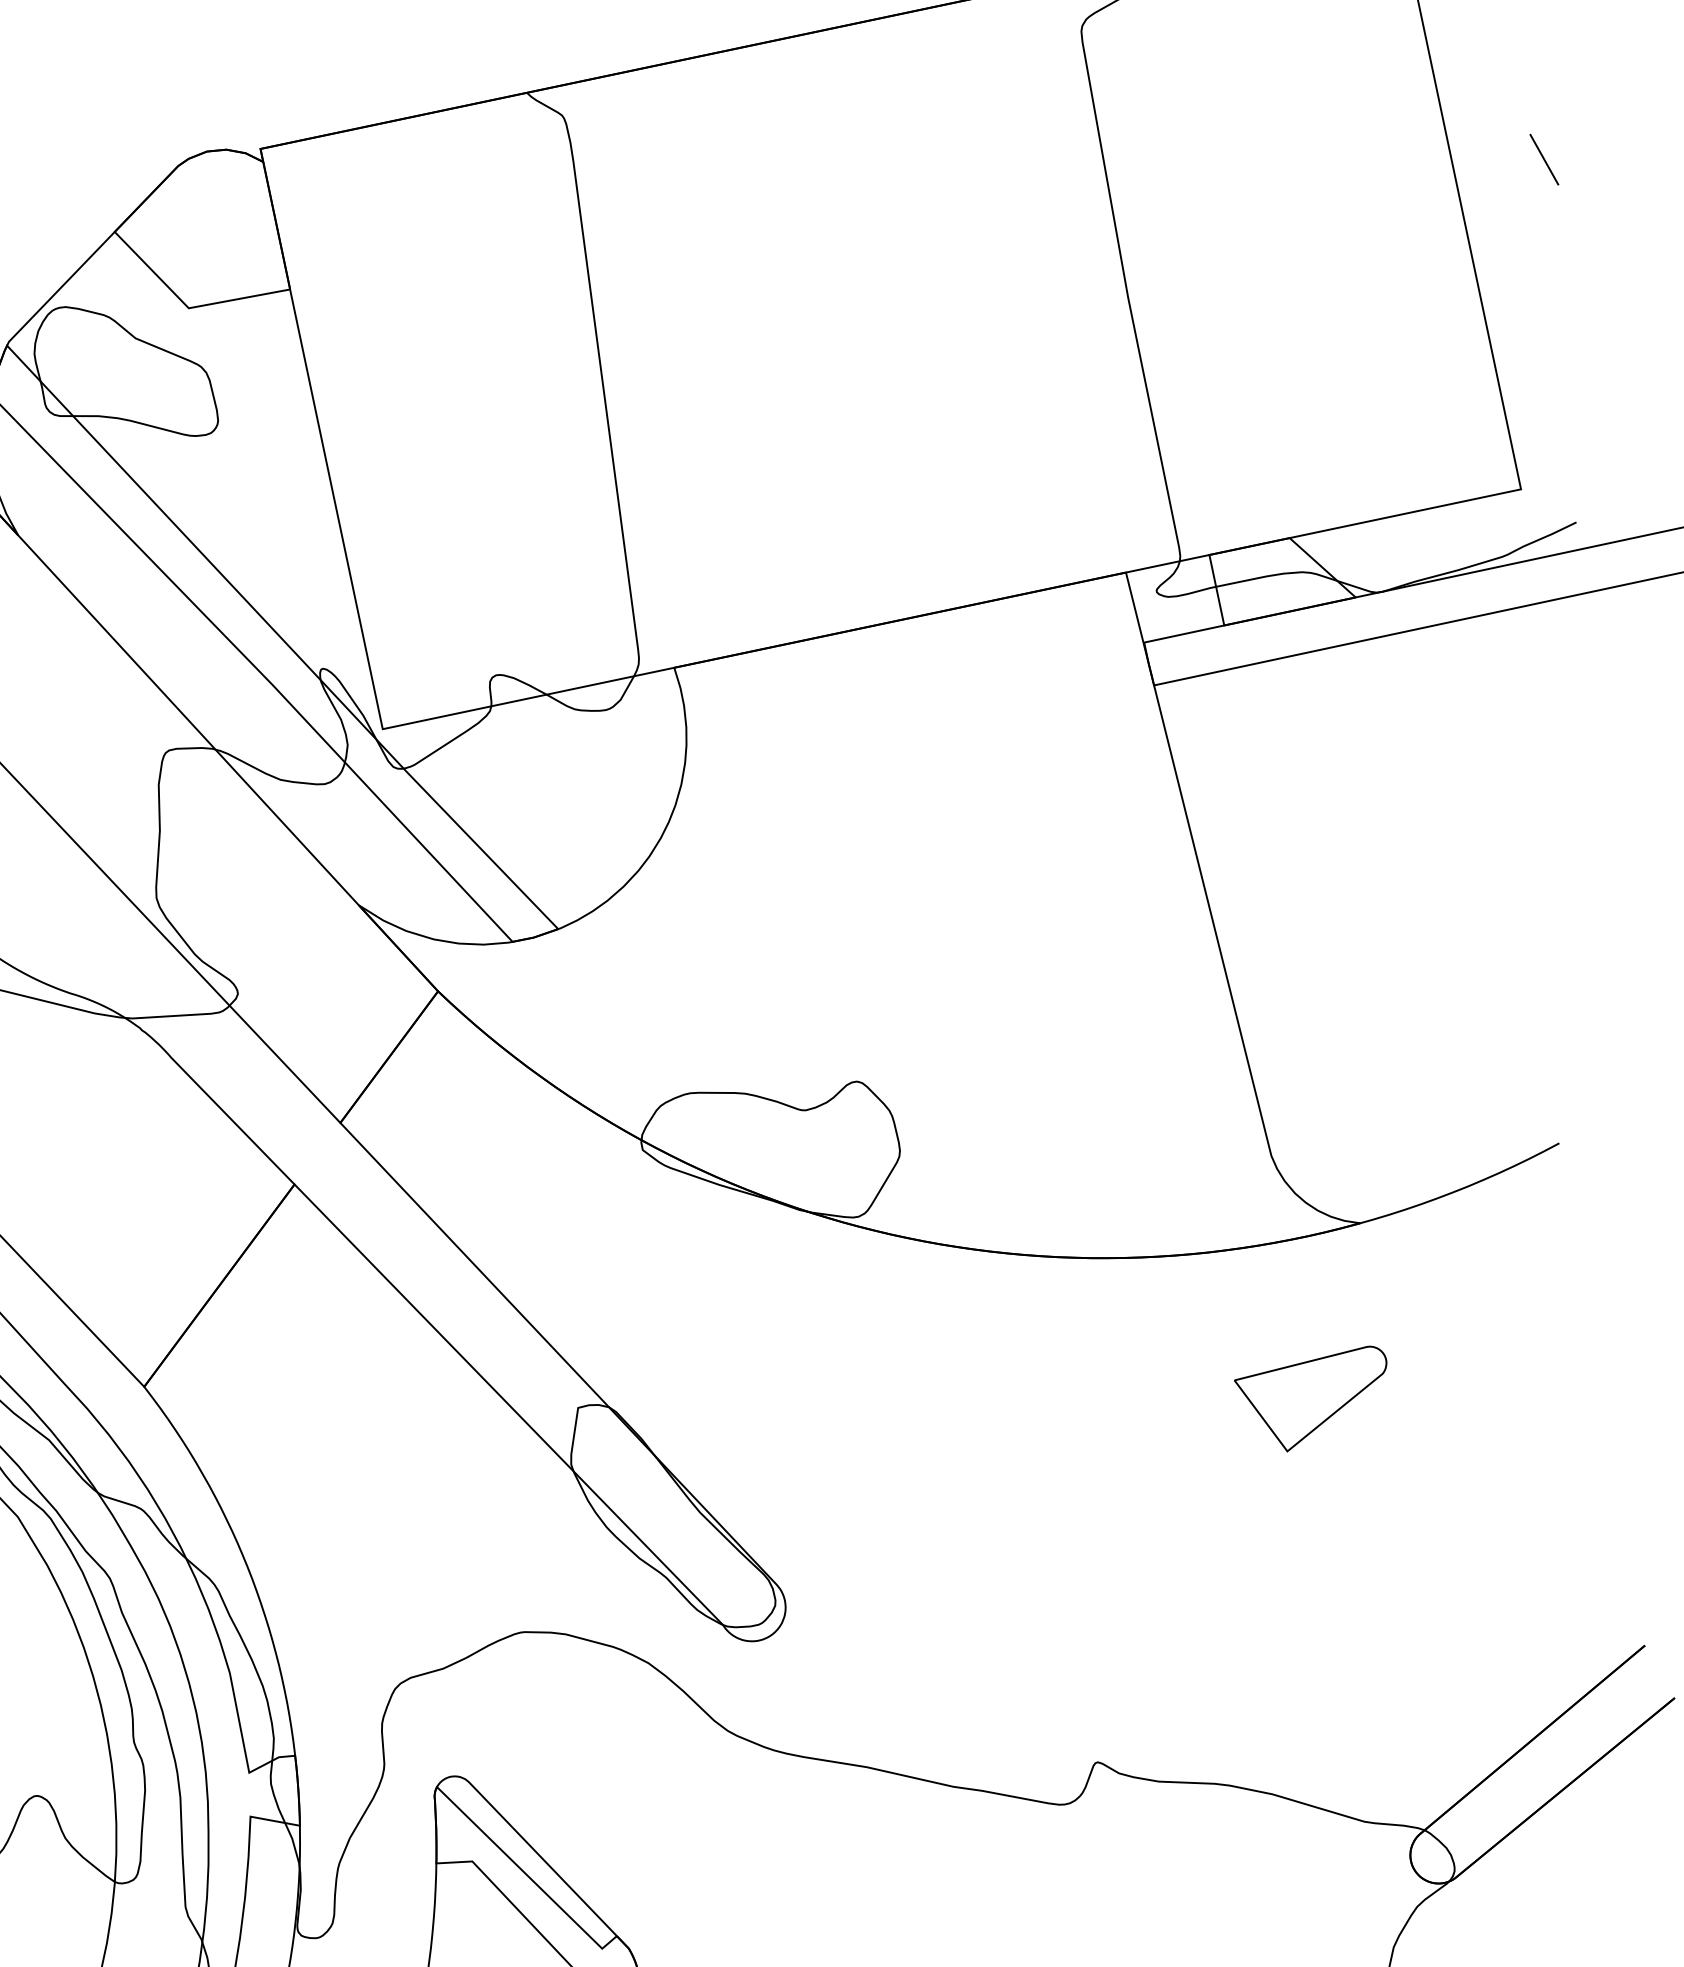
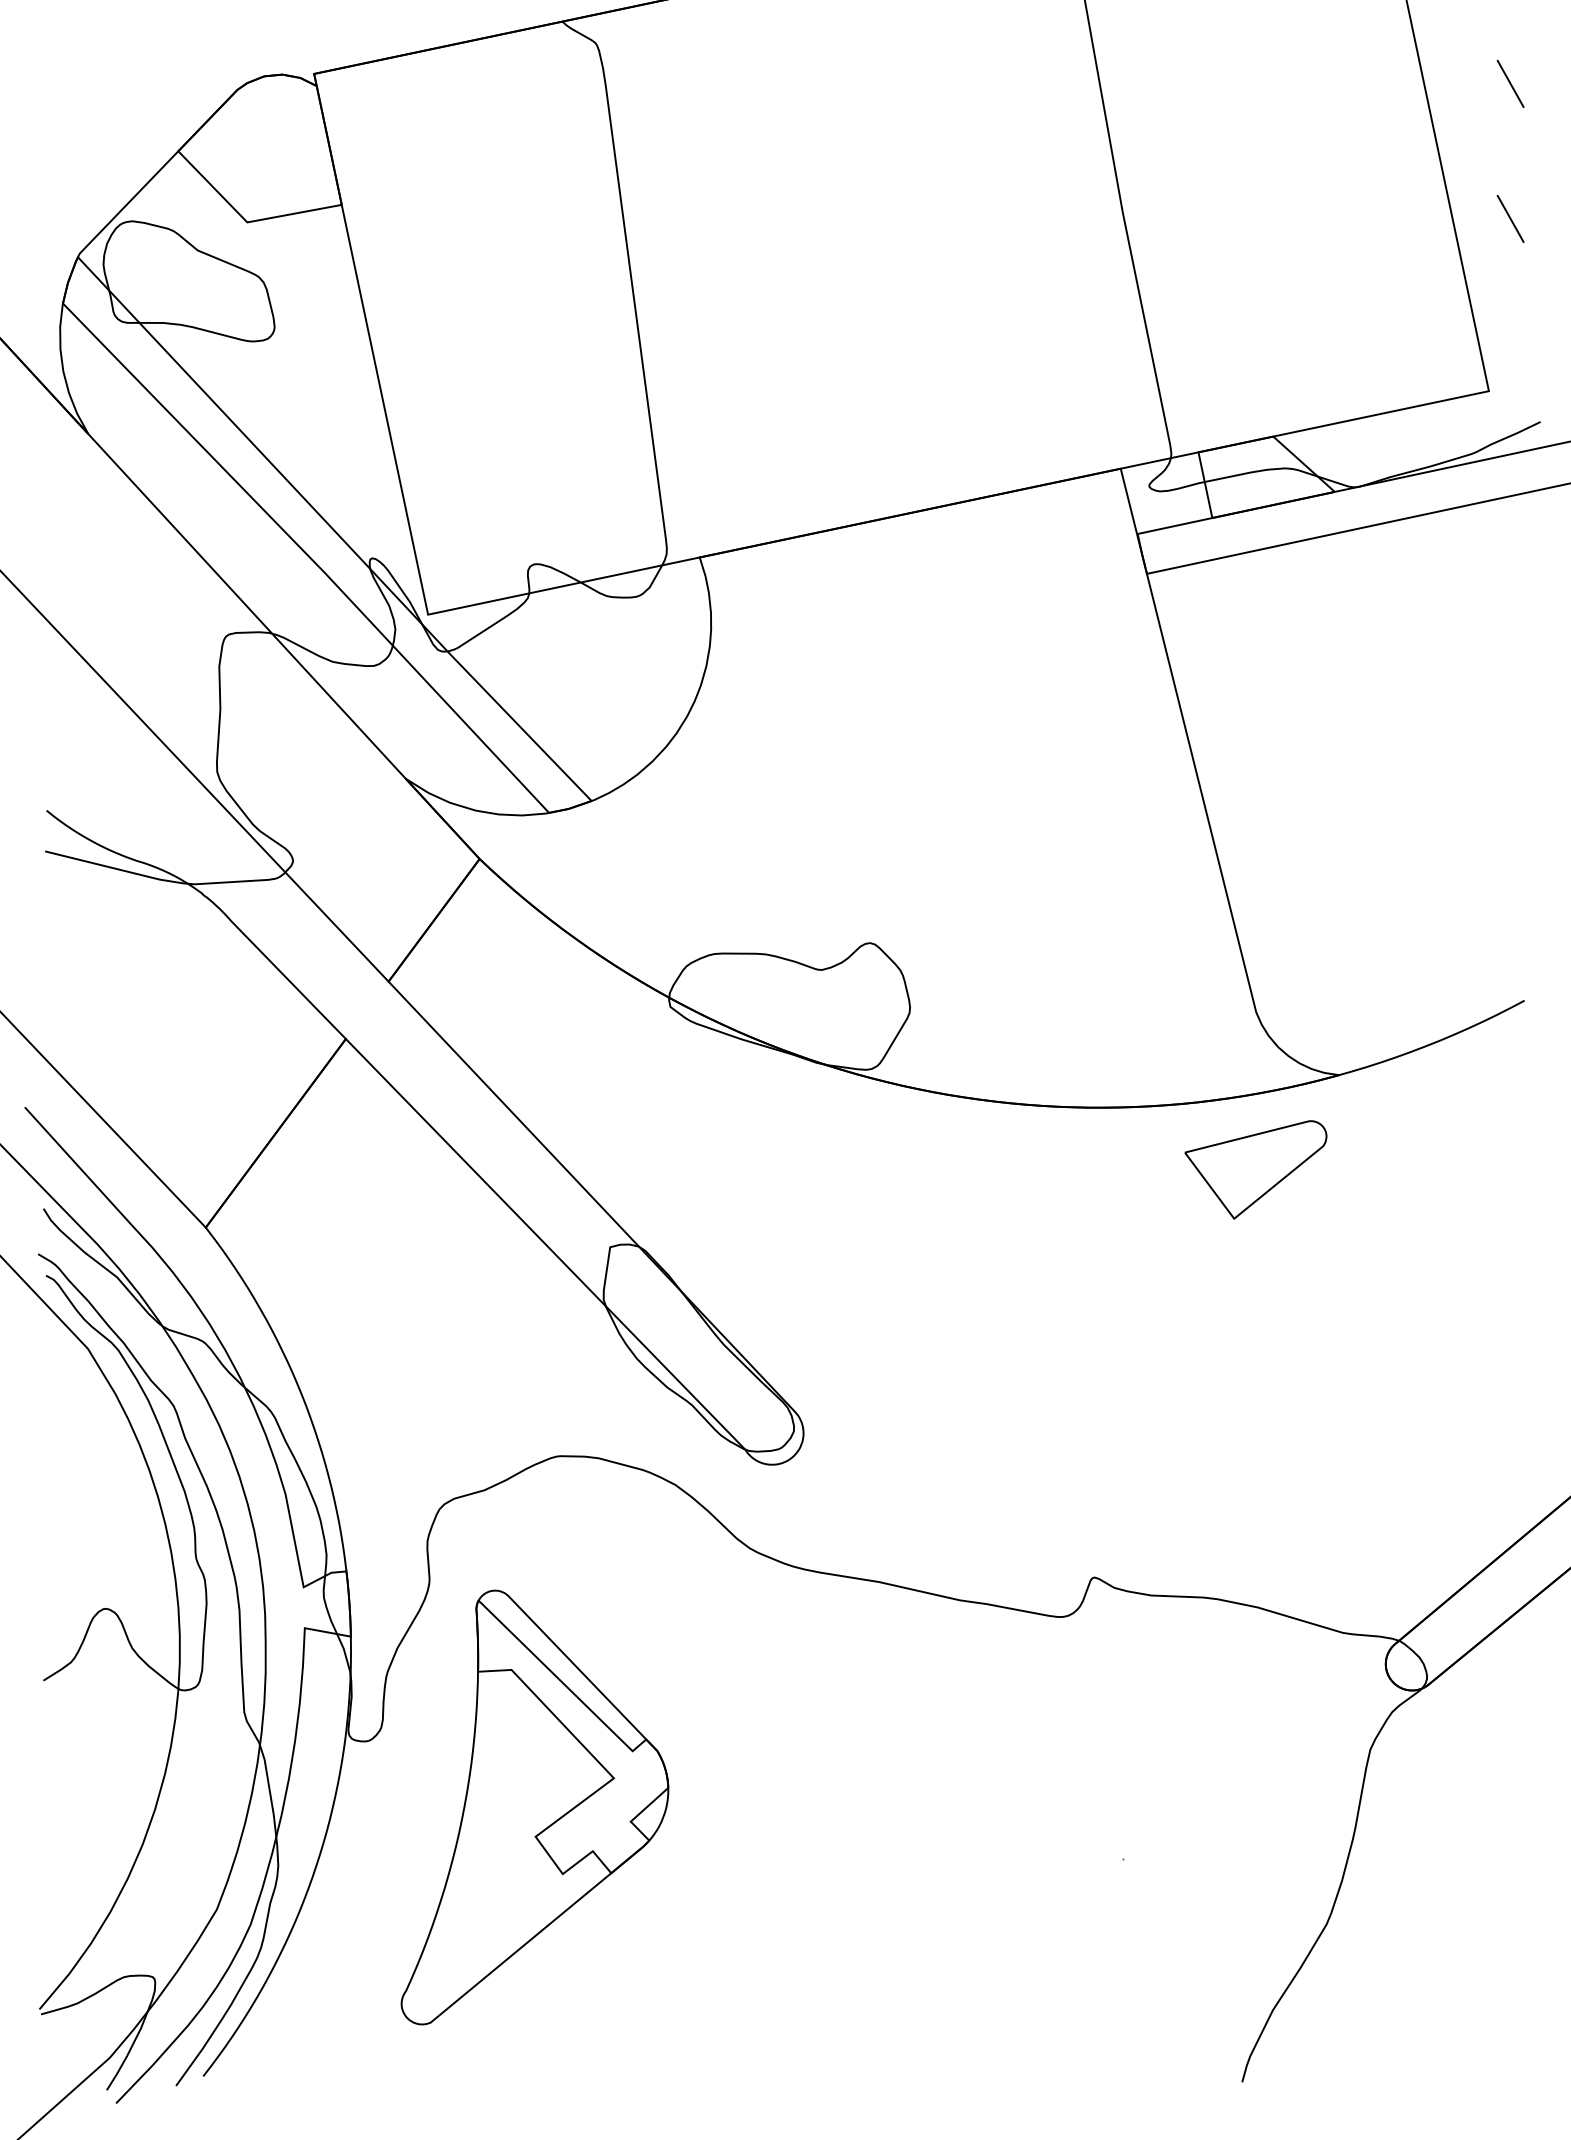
line: (1544, 304) -> (1510, 218), added
part: (1310, 1398) -> (1255, 1169), moved

